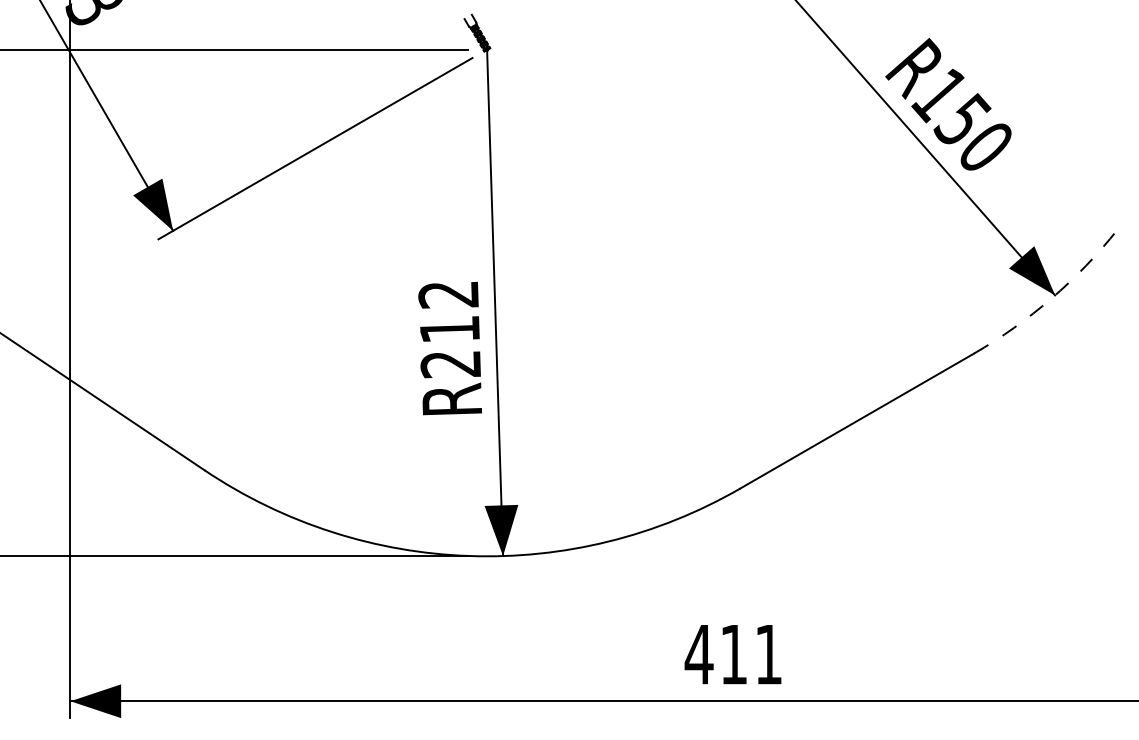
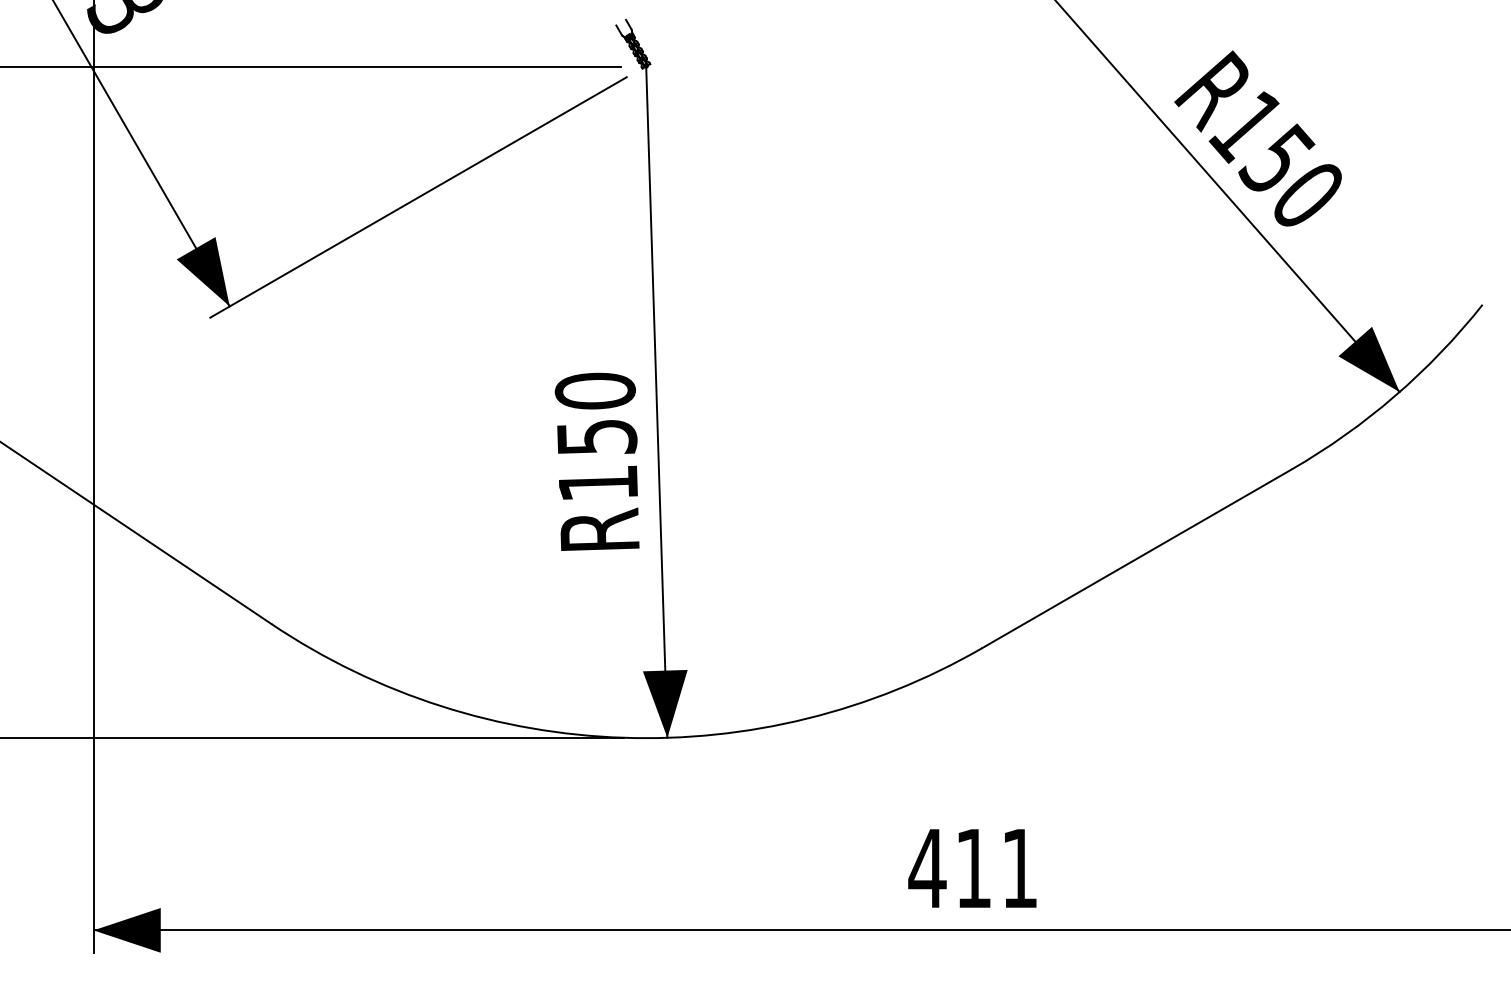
arc: (1051, 298) -> (1395, 396), dashed -> solid
text: (448, 328) -> (595, 436), R212 -> R150

